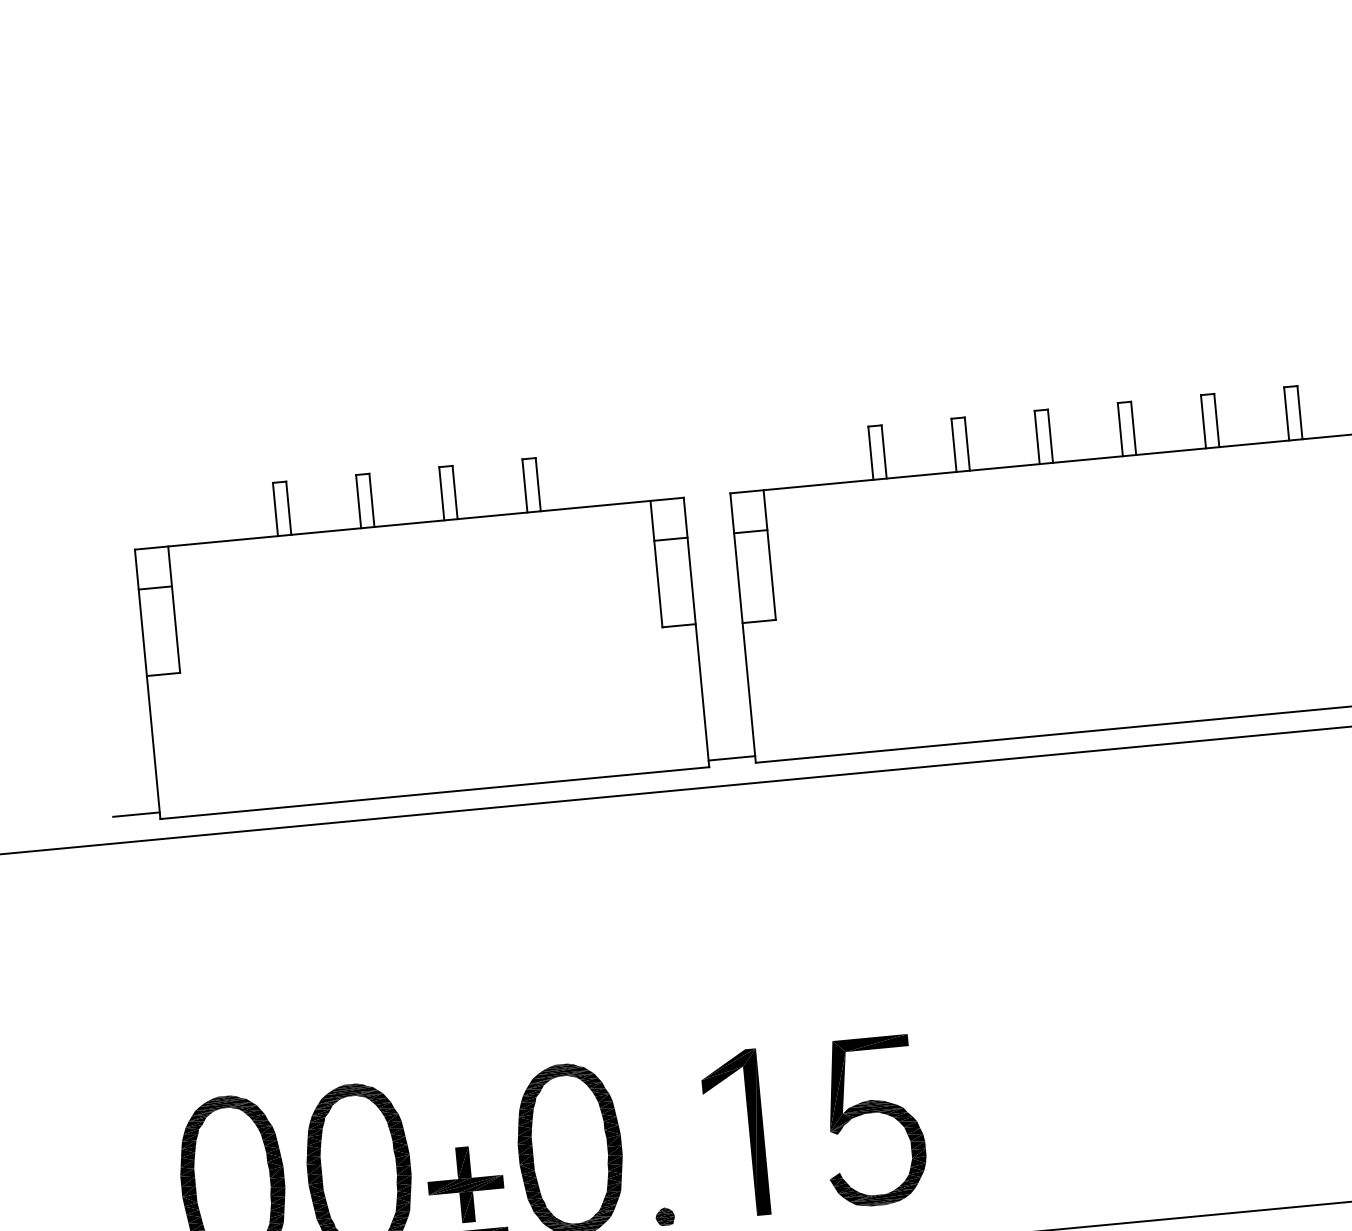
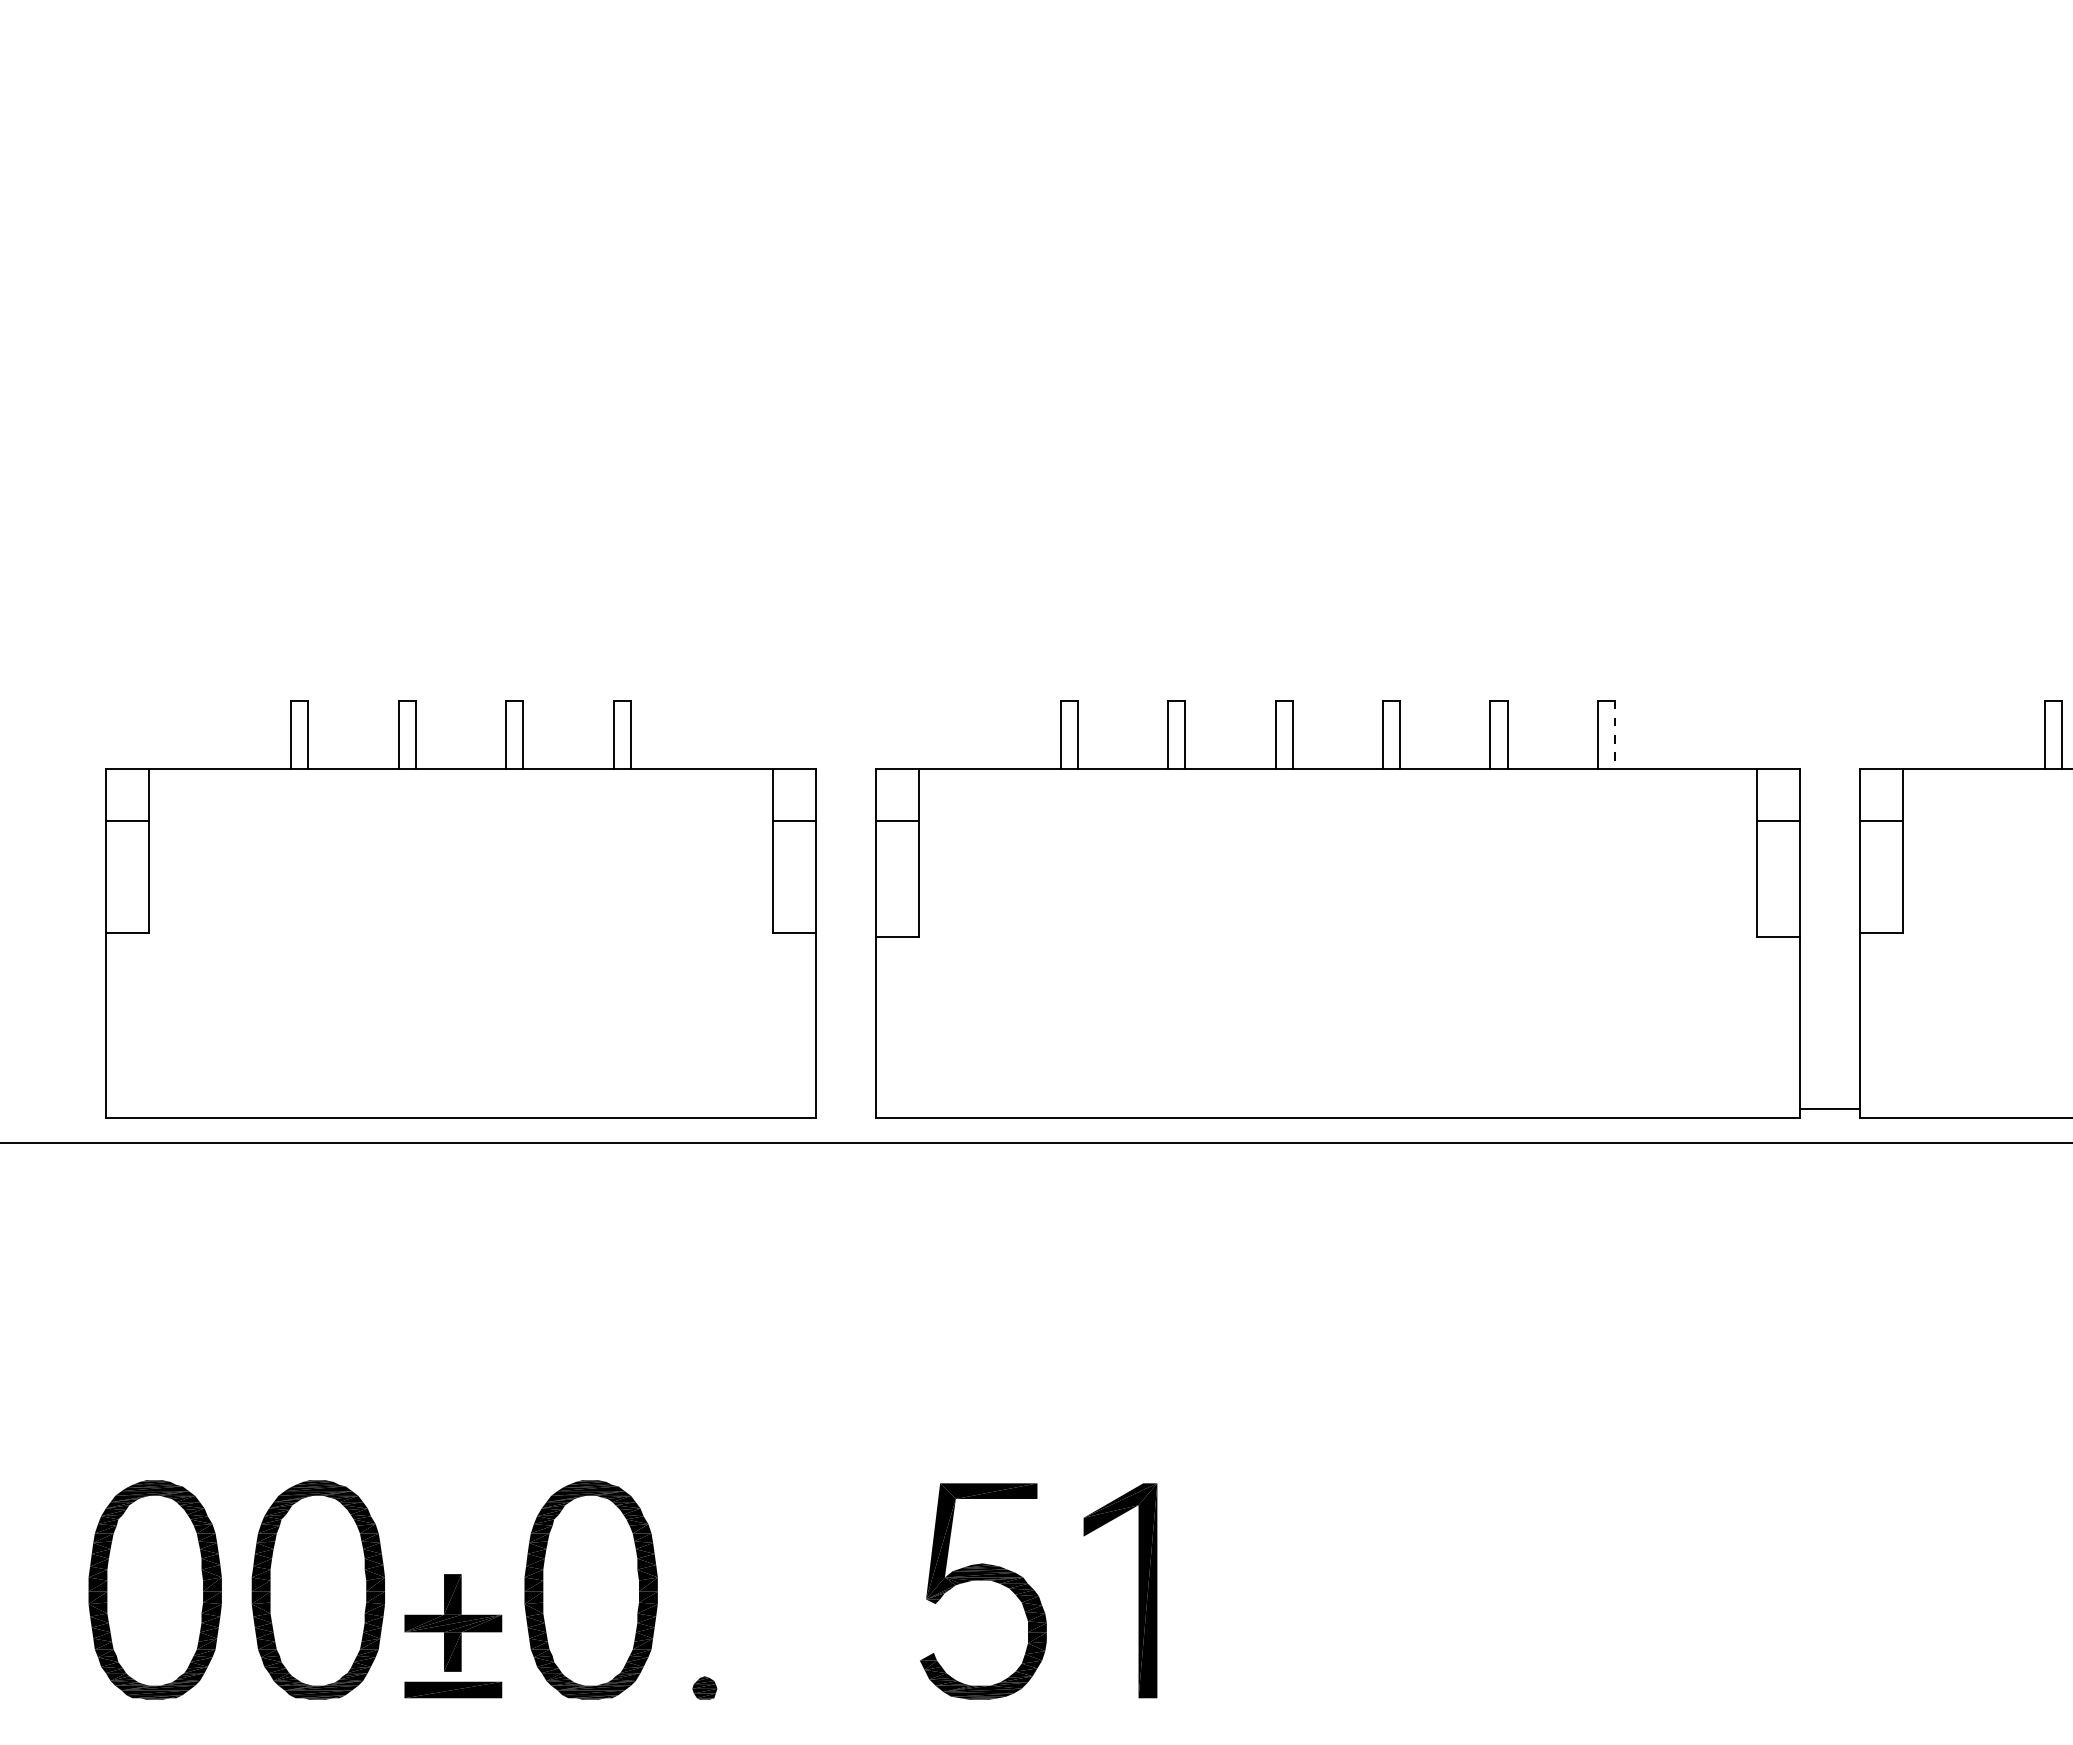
line: (1300, 412) -> (1615, 735), solid -> dashed
line: (731, 758) -> (845, 1109), removed
line: (136, 814) -> (76, 1109), removed
part: (749, 1132) -> (1138, 1590), moved

